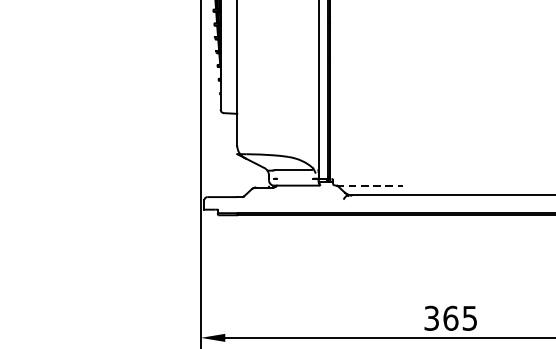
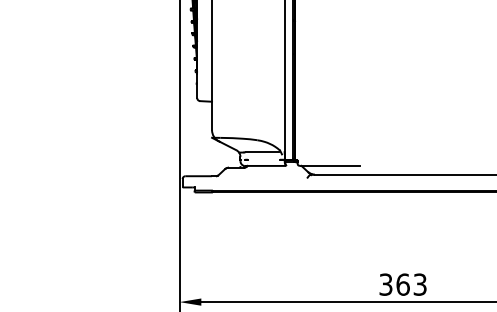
line: (369, 185) -> (330, 165), dashed -> solid
text: (470, 318) -> (420, 284), 365 -> 363

